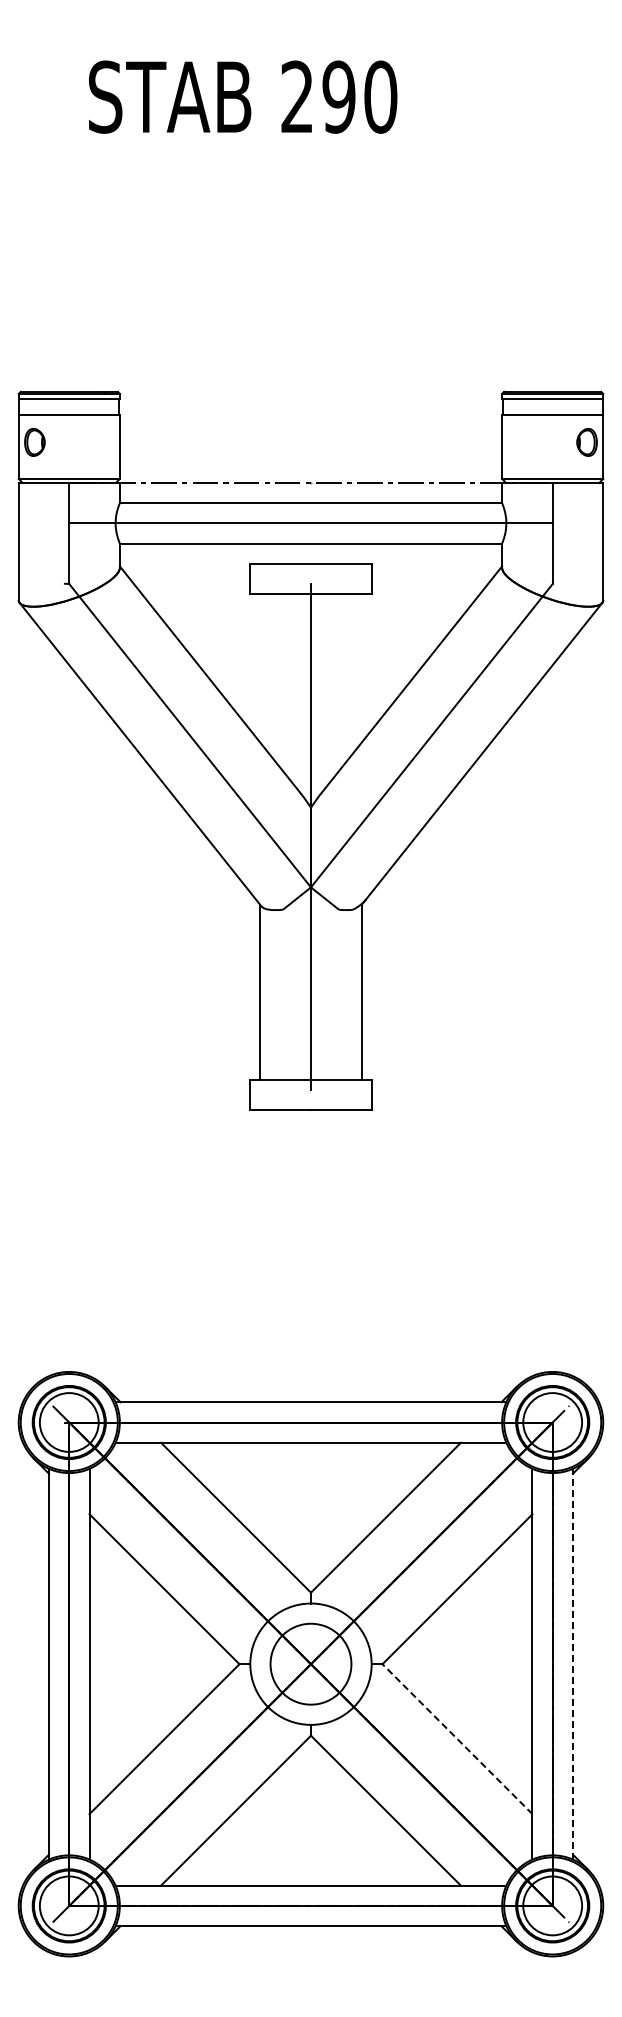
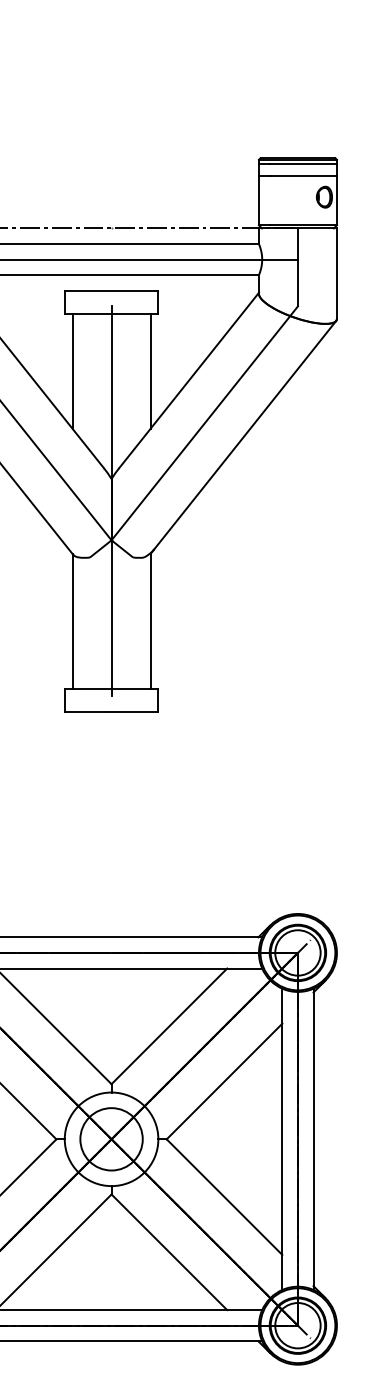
line: (260, 668) -> (72, 371), added
line: (361, 668) -> (150, 371), added
line: (572, 1663) -> (313, 1138), dashed -> solid
line: (457, 1738) -> (224, 1196), dashed -> solid

